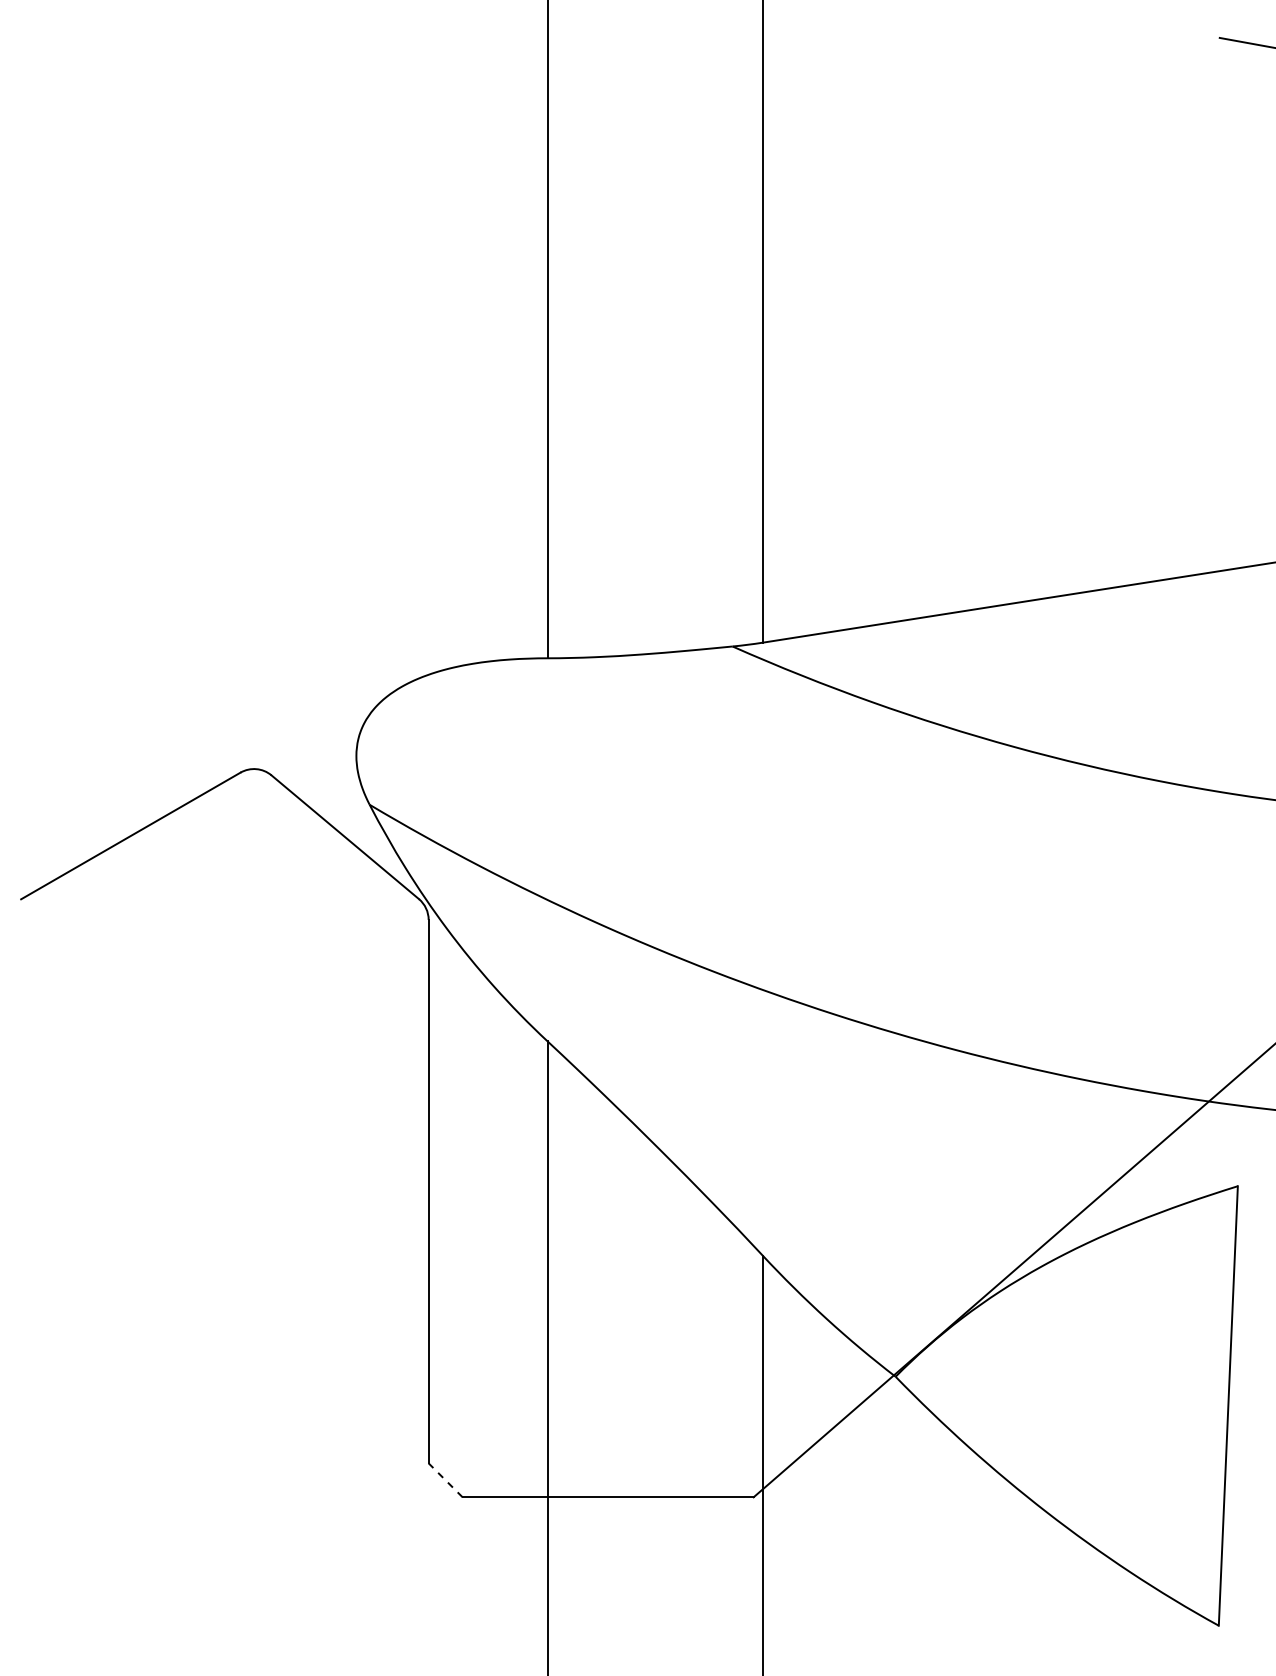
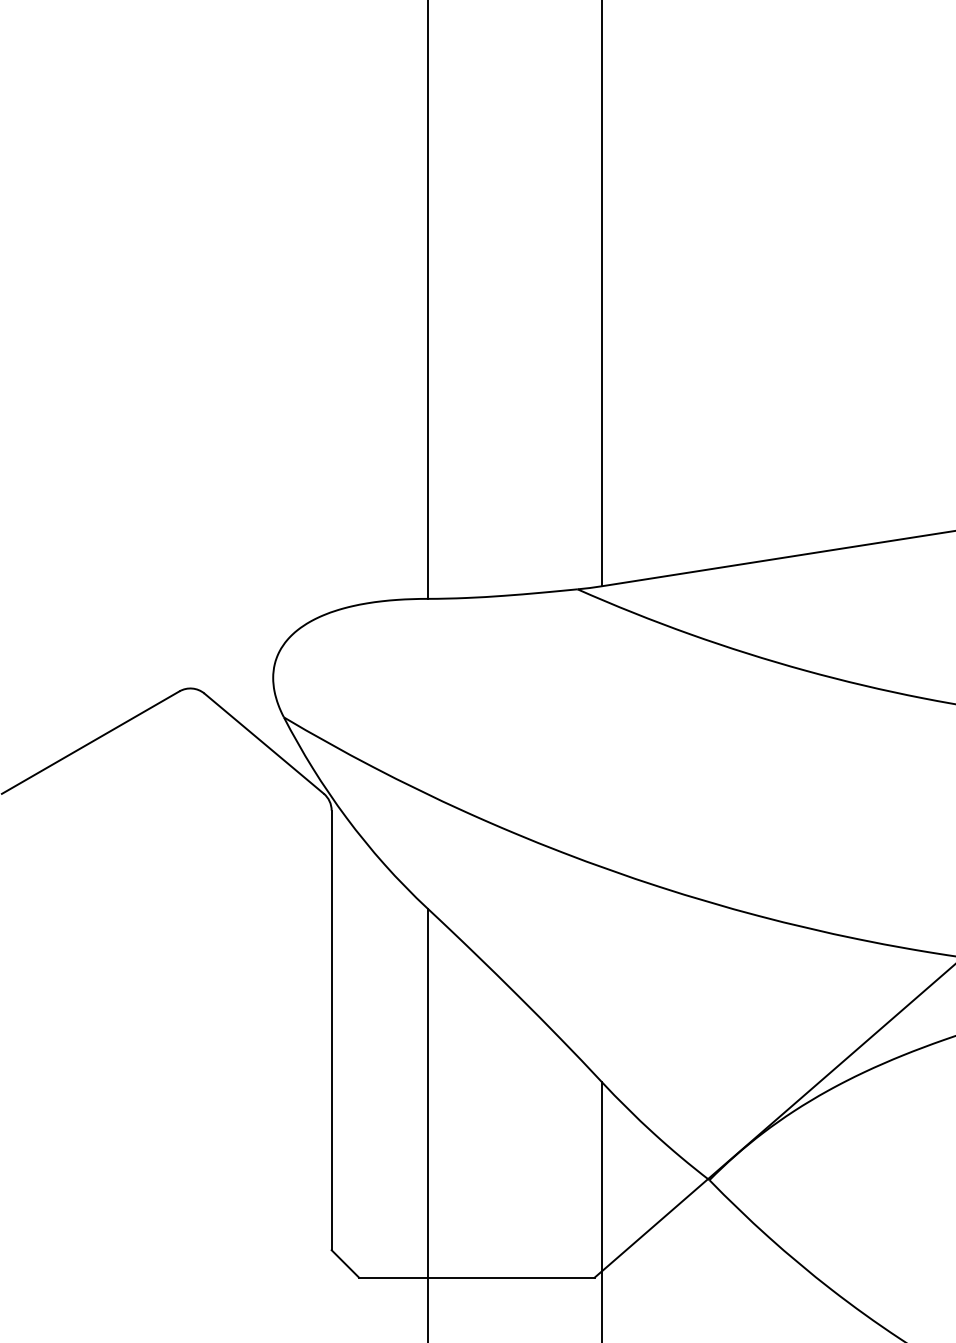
line: (445, 1479) -> (345, 1263), dashed -> solid

